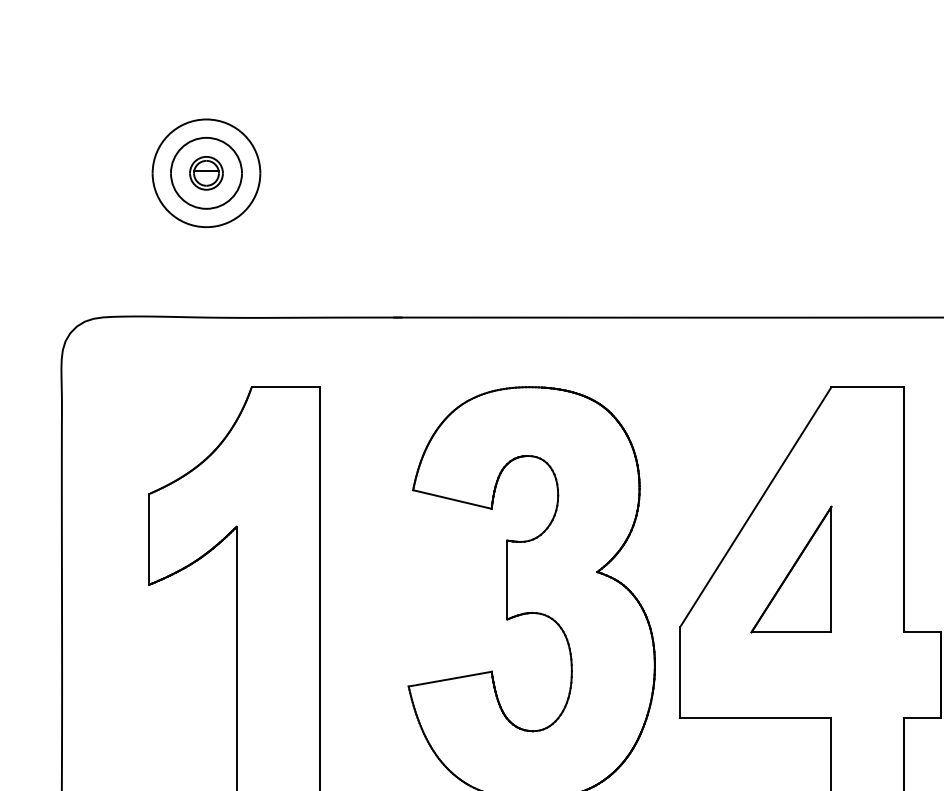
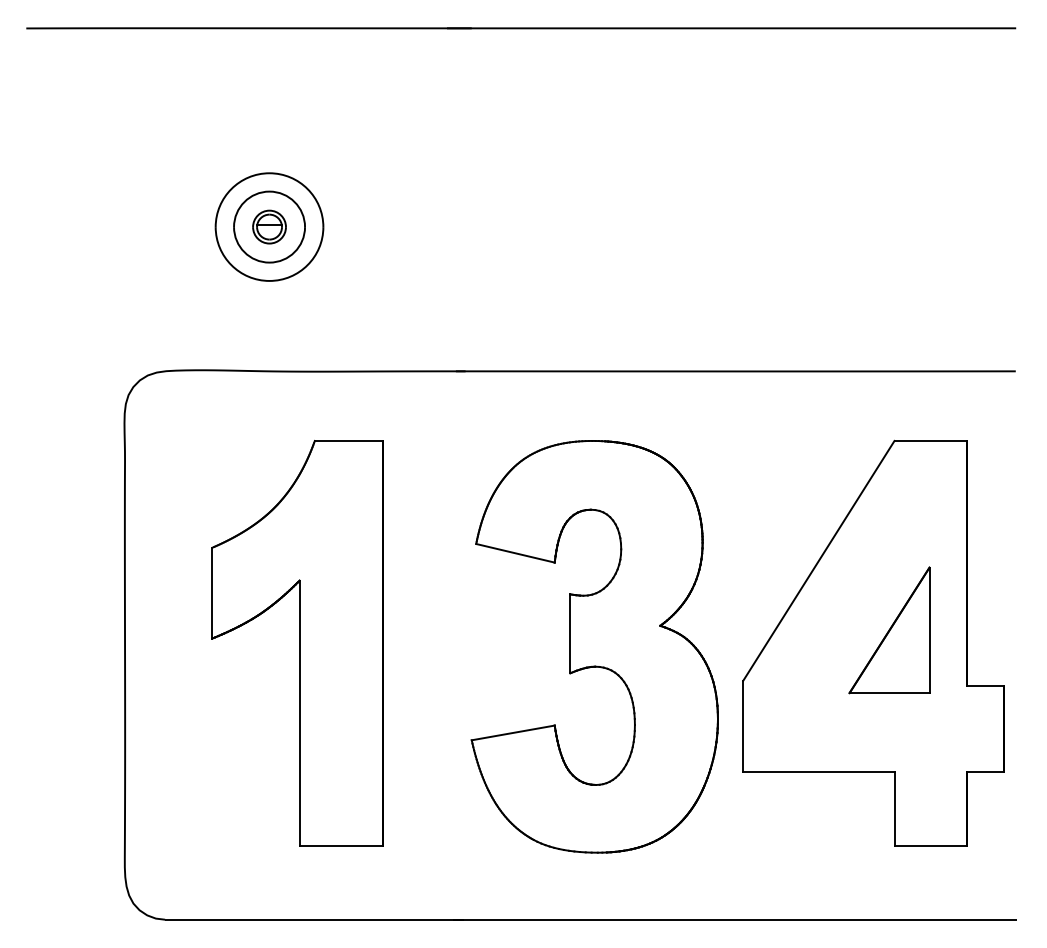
part: (791, 569) -> (889, 630), moved

